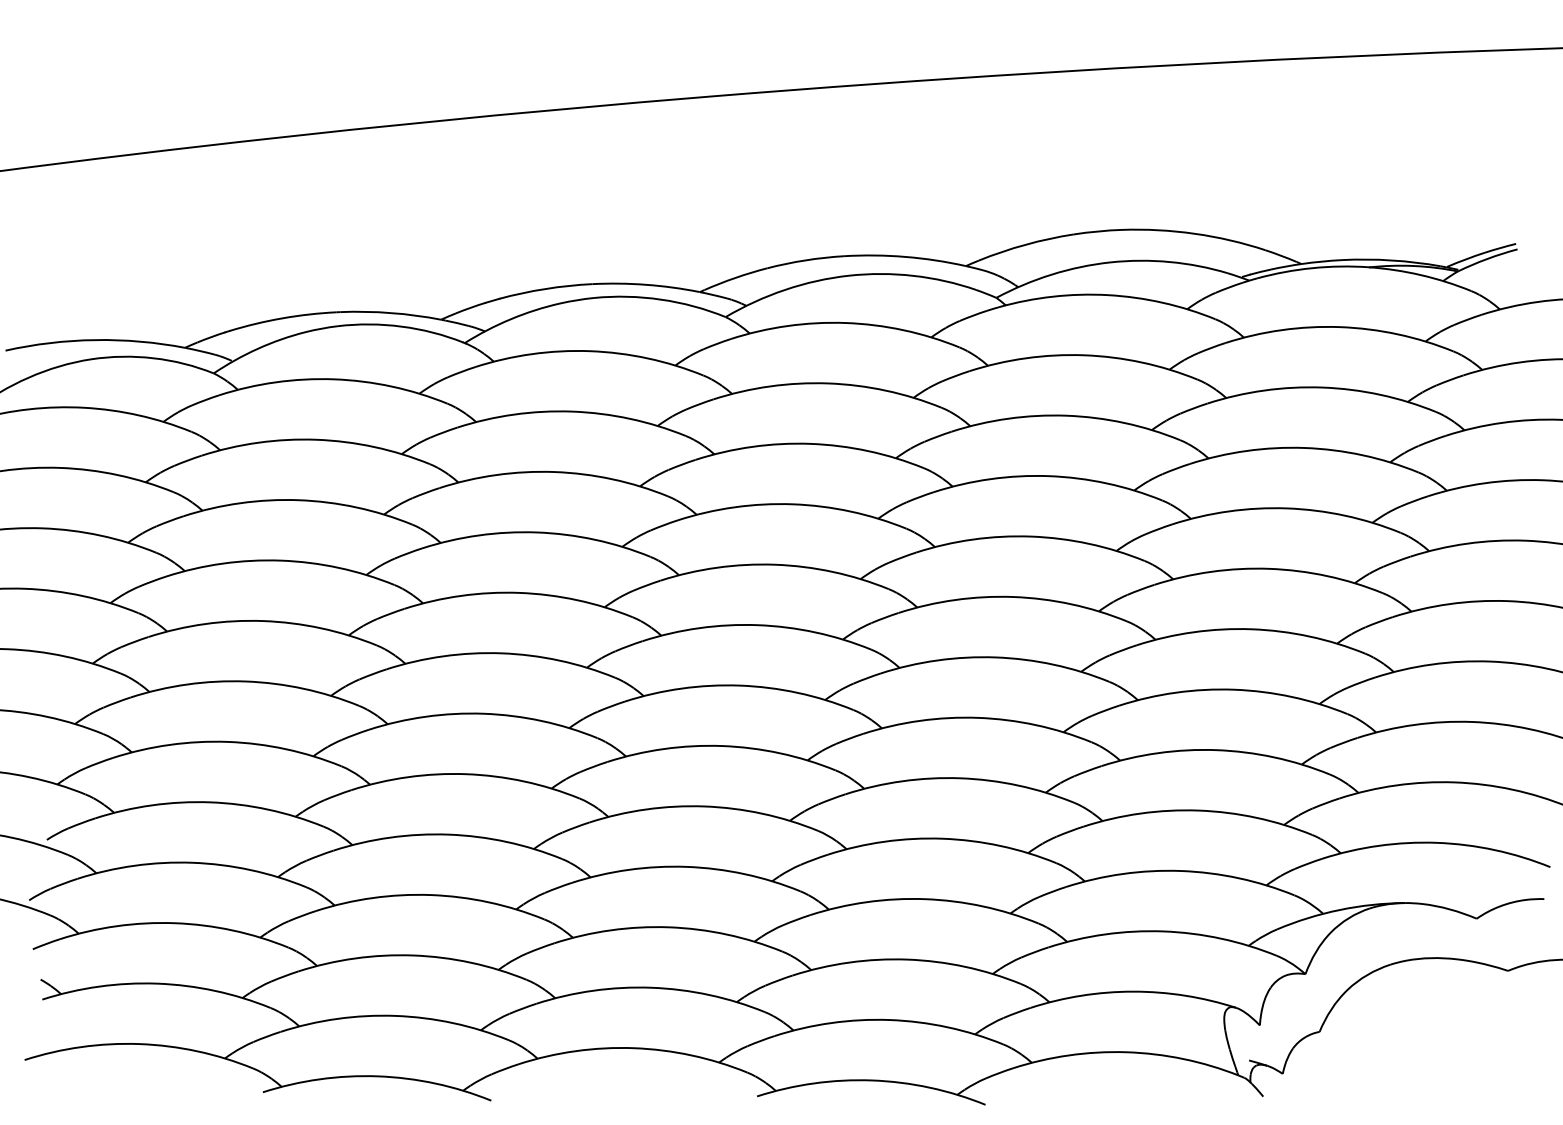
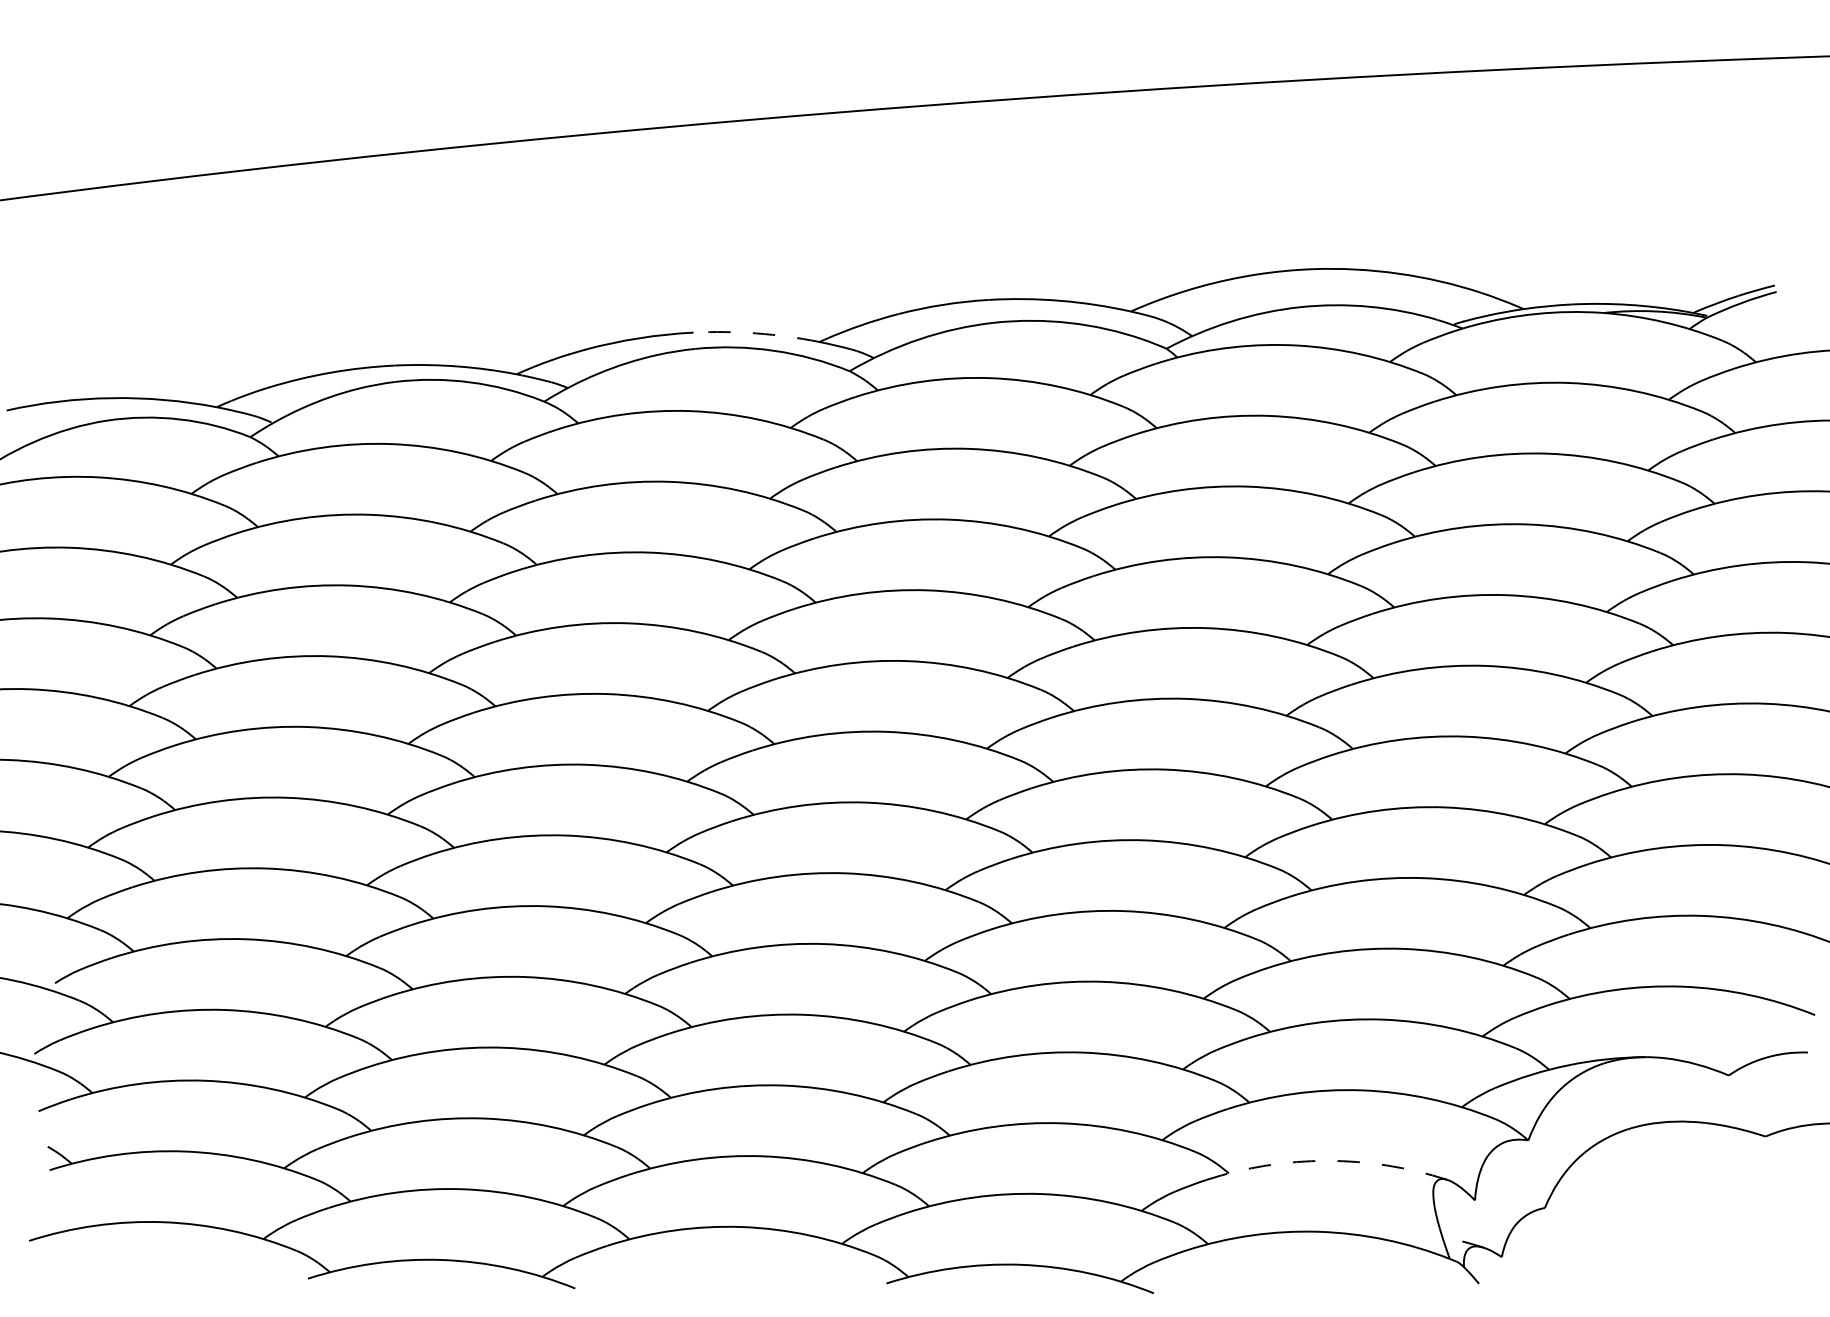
arc: (646, 284) -> (756, 333), solid -> dashed
arc: (1133, 991) -> (1327, 1160), solid -> dashed

